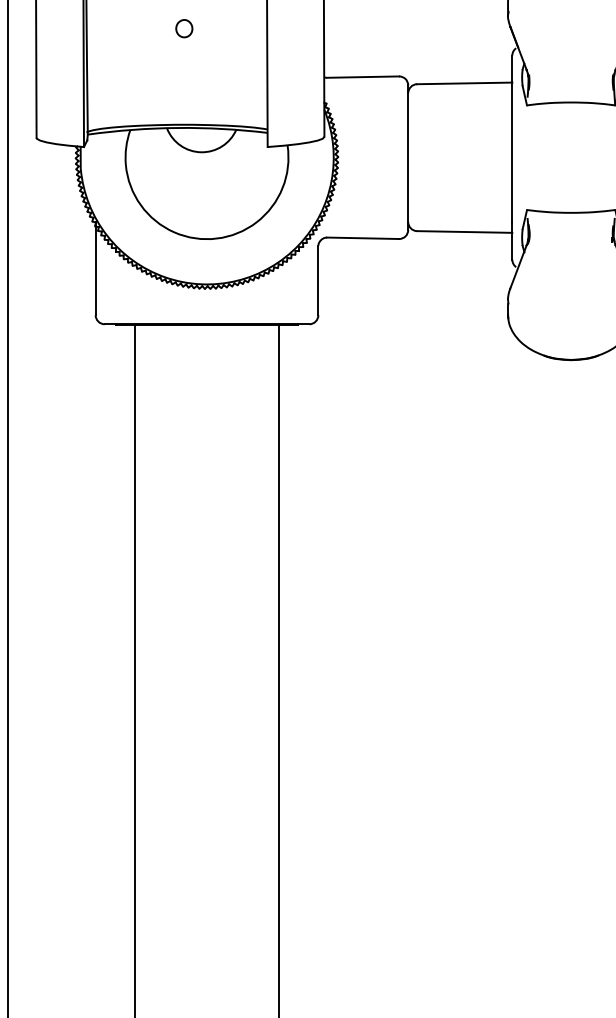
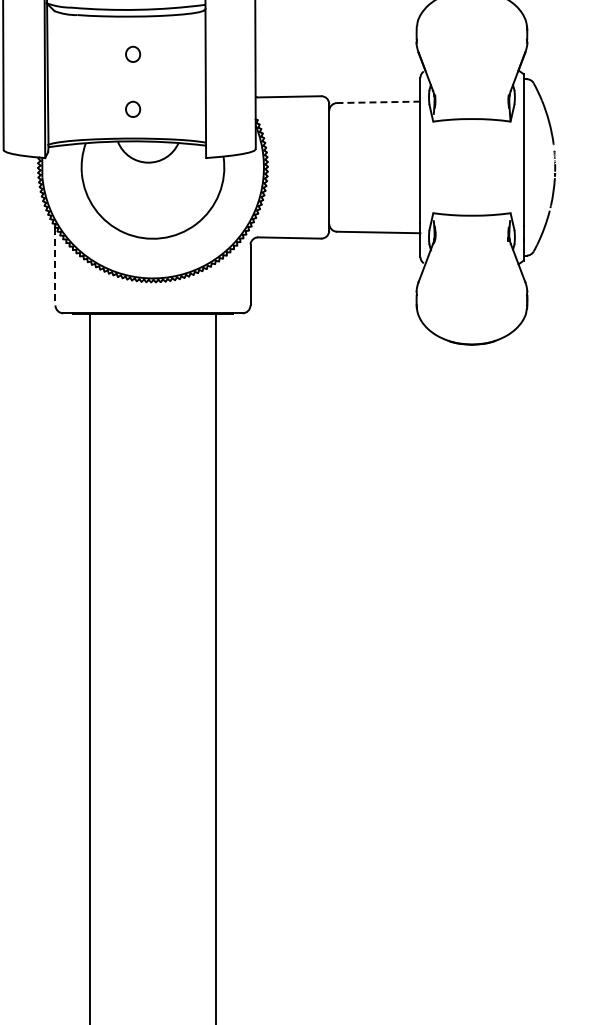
line: (464, 83) -> (378, 102), solid -> dashed
part: (184, 90) -> (133, 108), added
line: (95, 270) -> (55, 266), solid -> dashed

